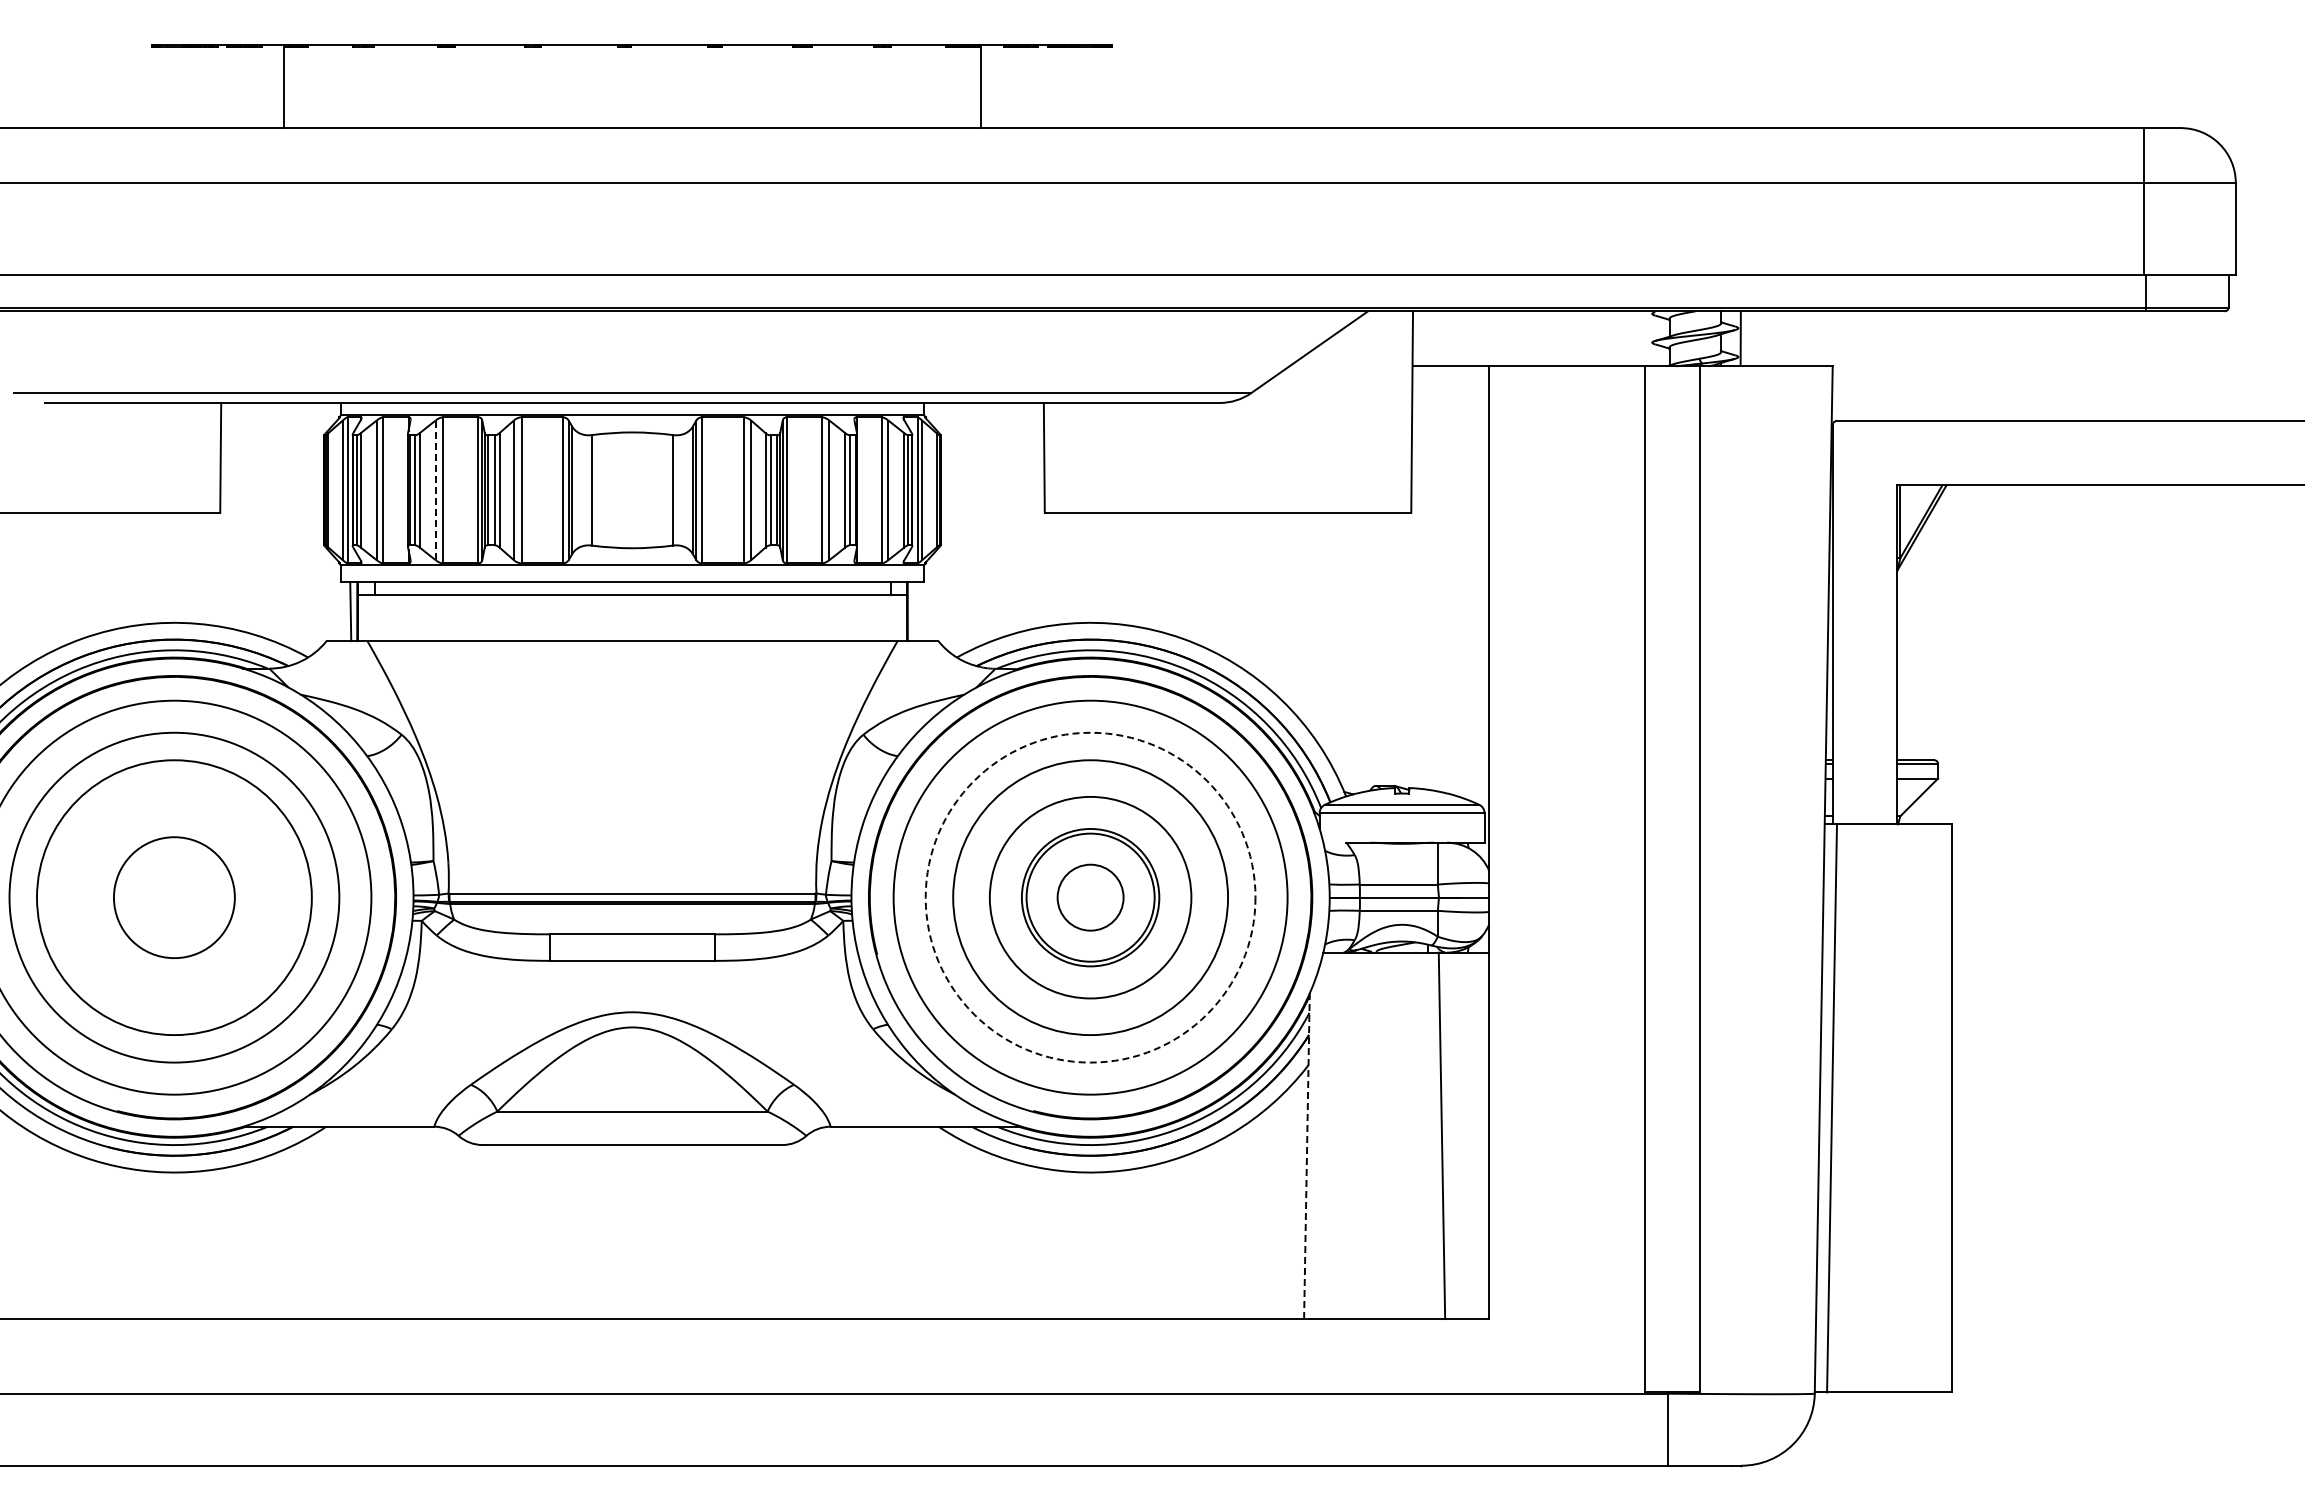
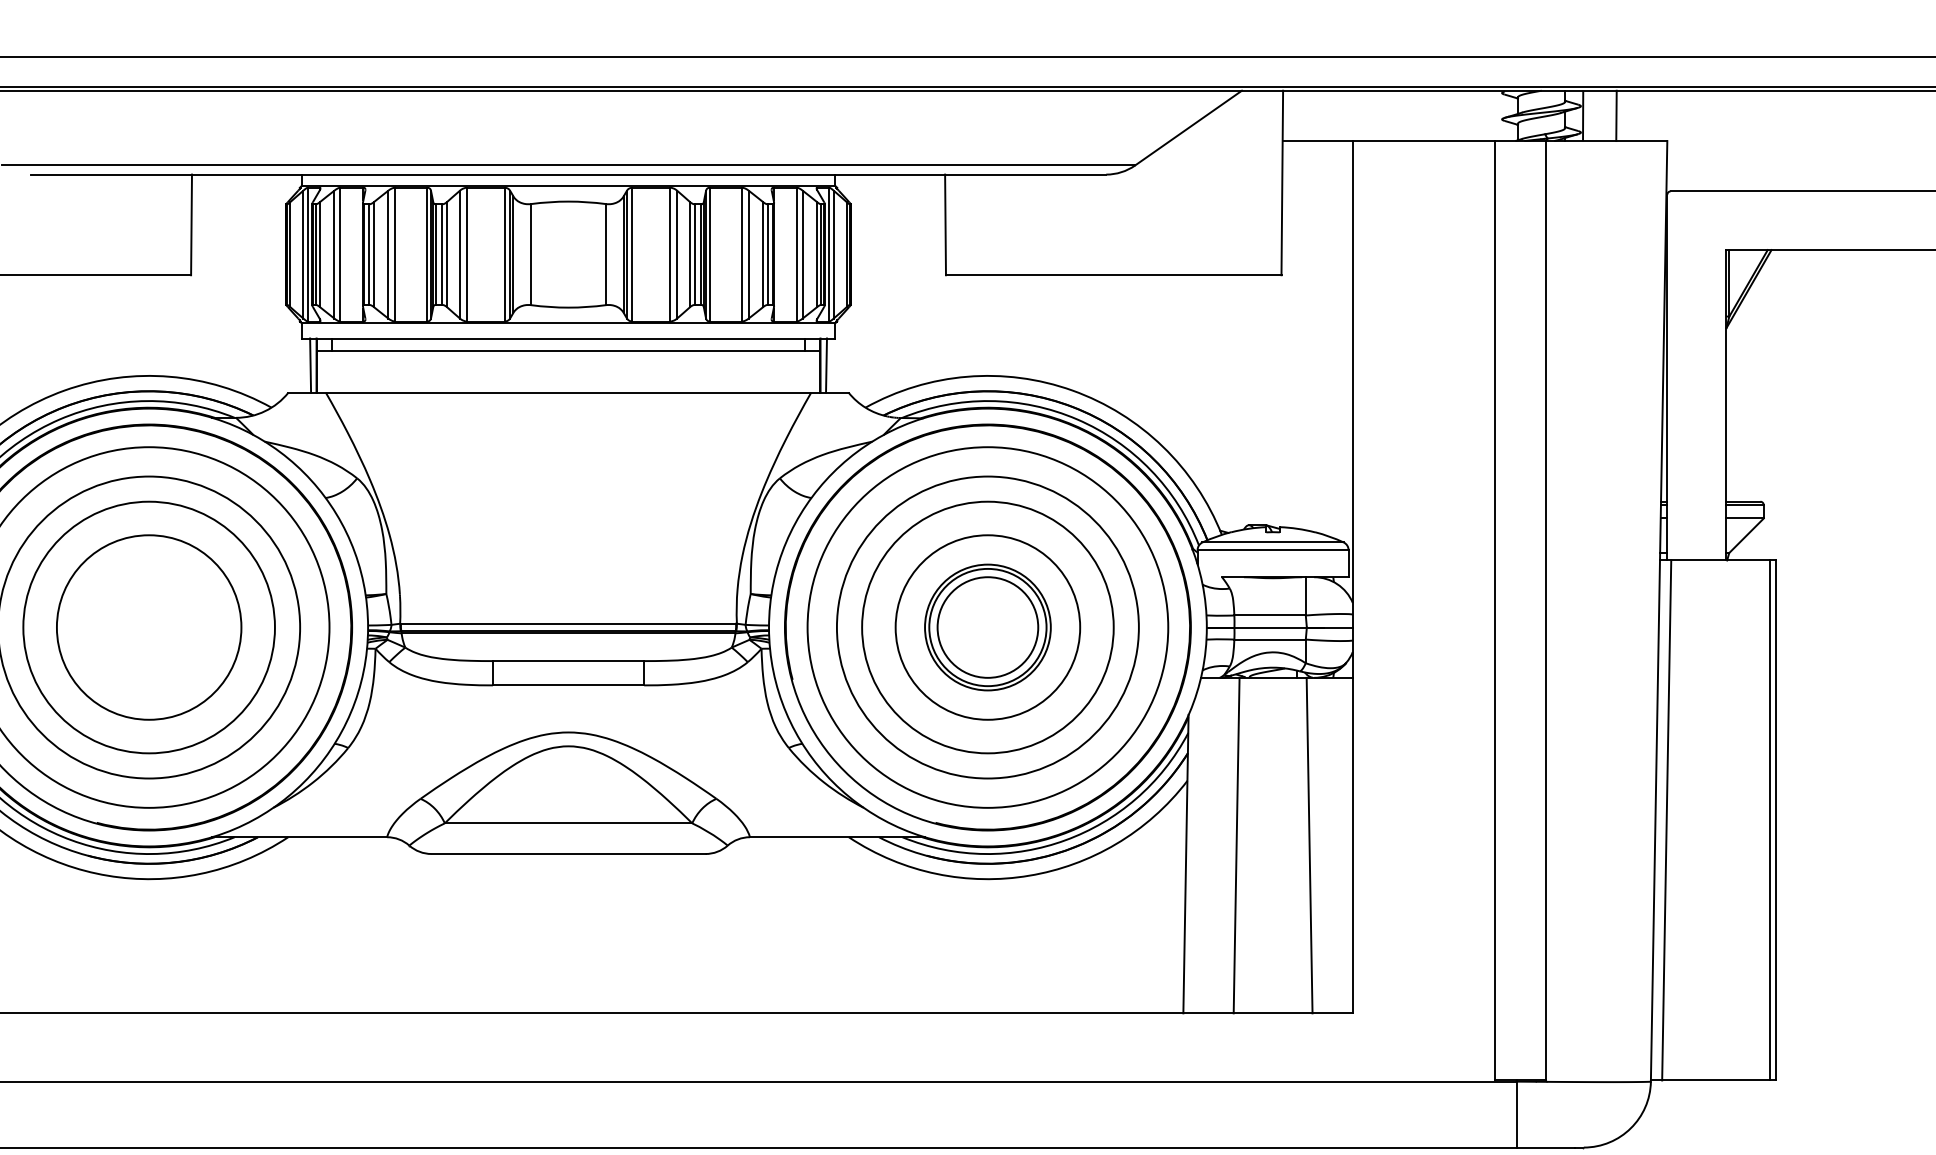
line: (1776, 338) -> (1615, 115), added
line: (435, 490) -> (388, 254), dashed -> solid
line: (913, 611) -> (825, 365), added
circle: (174, 897) -> (149, 627), size x1.67
circle: (1090, 897) -> (987, 627), dashed -> solid
circle: (1090, 897) -> (987, 627), size x1.67
line: (1944, 1108) -> (1769, 820), added
line: (1362, 1135) -> (1236, 845), added
line: (1306, 1156) -> (1185, 864), dashed -> solid

